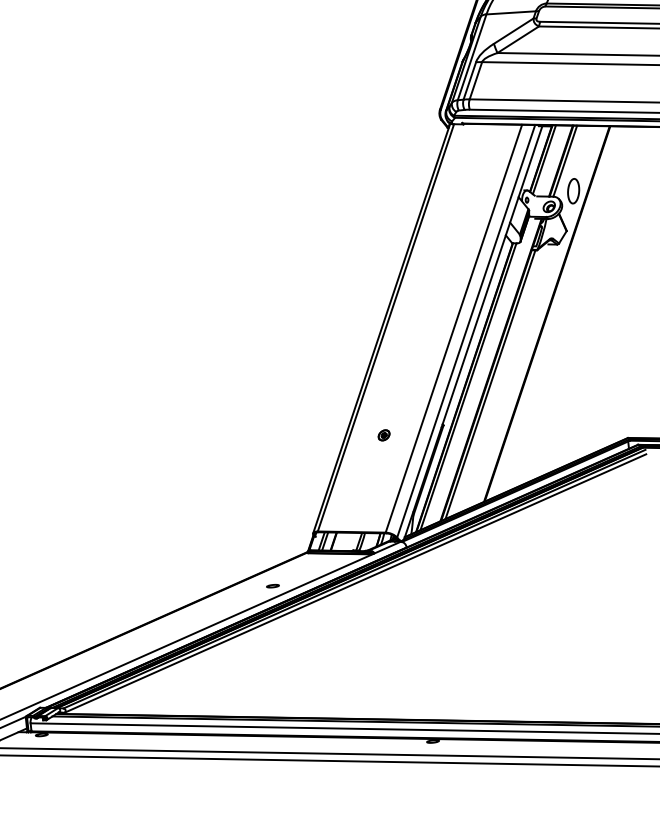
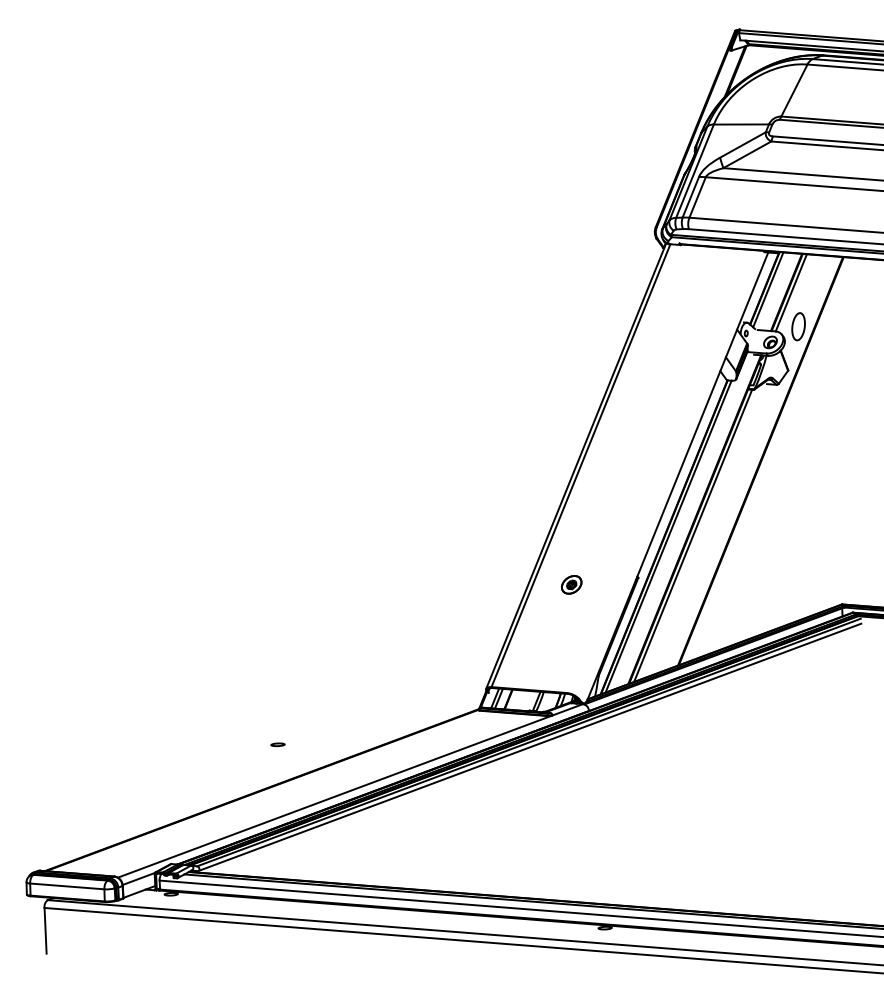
line: (453, 328) -> (655, 471), removed
line: (465, 330) -> (669, 474), removed
part: (383, 435) -> (571, 584), size x1.6
part: (272, 585) -> (277, 744), moved

